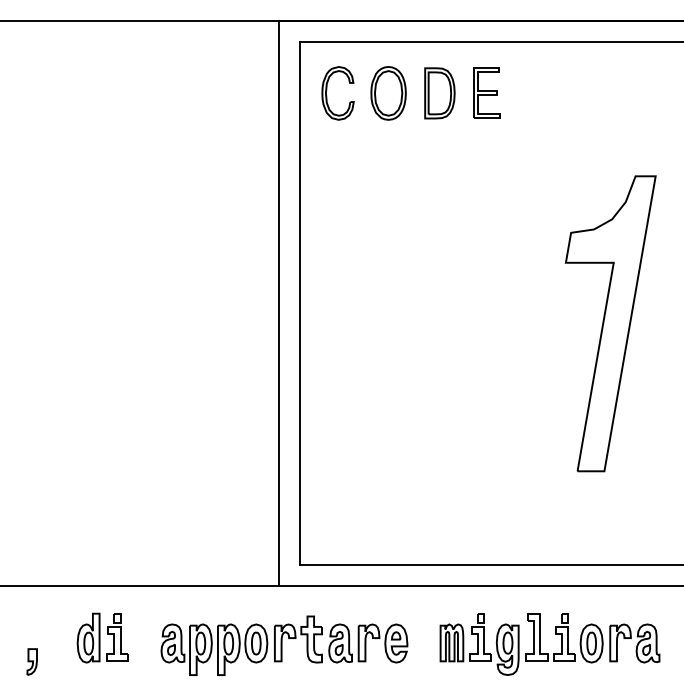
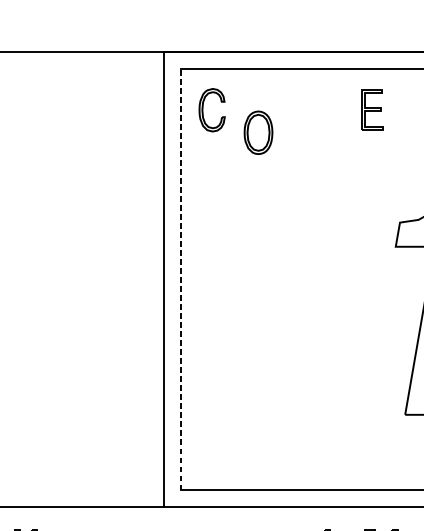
part: (486, 92) -> (372, 109), moved
part: (388, 93) -> (258, 132), moved
part: (439, 93) -> (293, 110), removed
line: (299, 303) -> (181, 279), solid -> dashed

